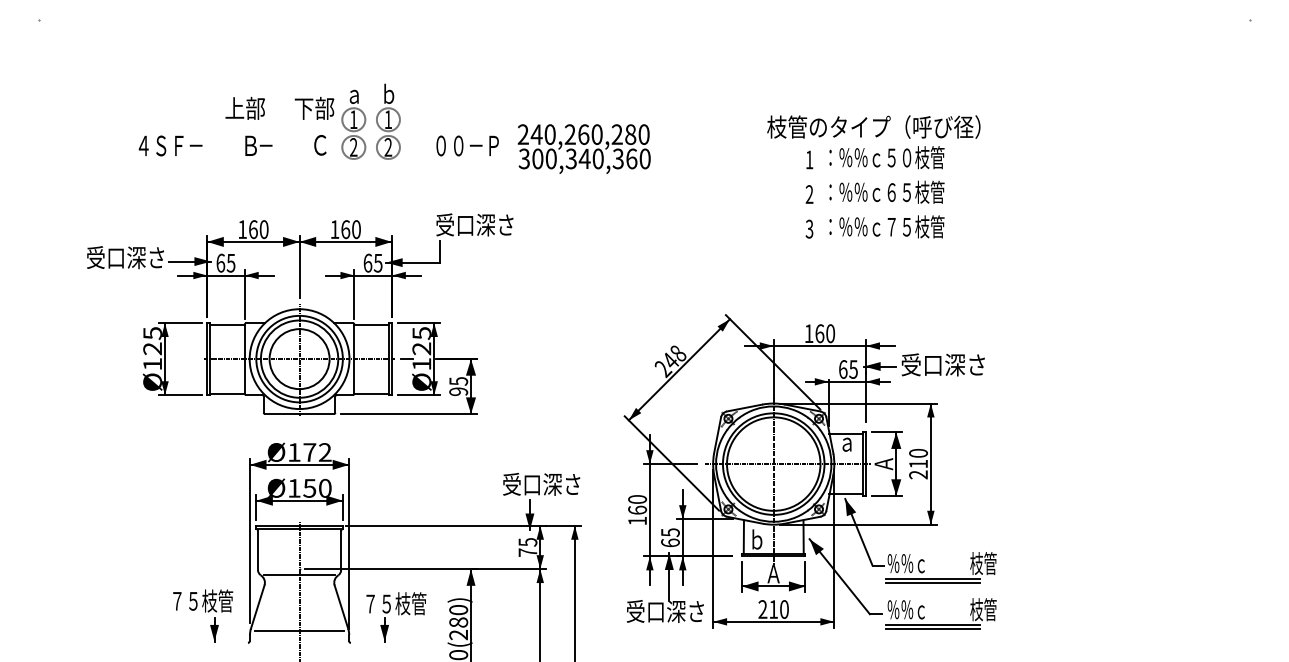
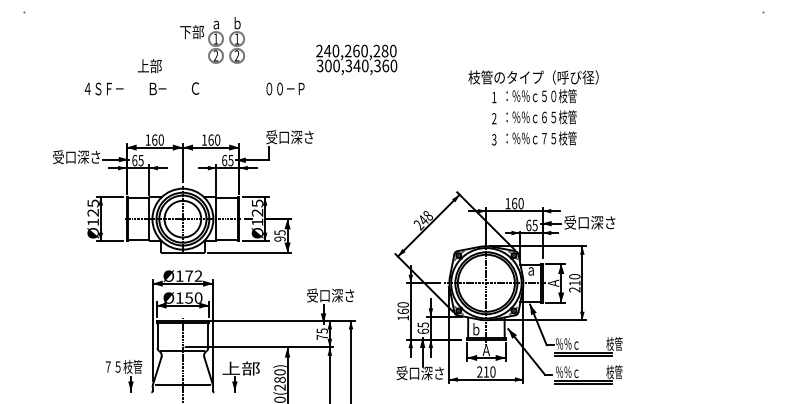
part: (348, 122) -> (212, 40), moved
text: (583, 148) -> (356, 59), moved
part: (809, 471) -> (508, 287), moved
text: (395, 603) -> (241, 368), ７５枝管 -> 上部

